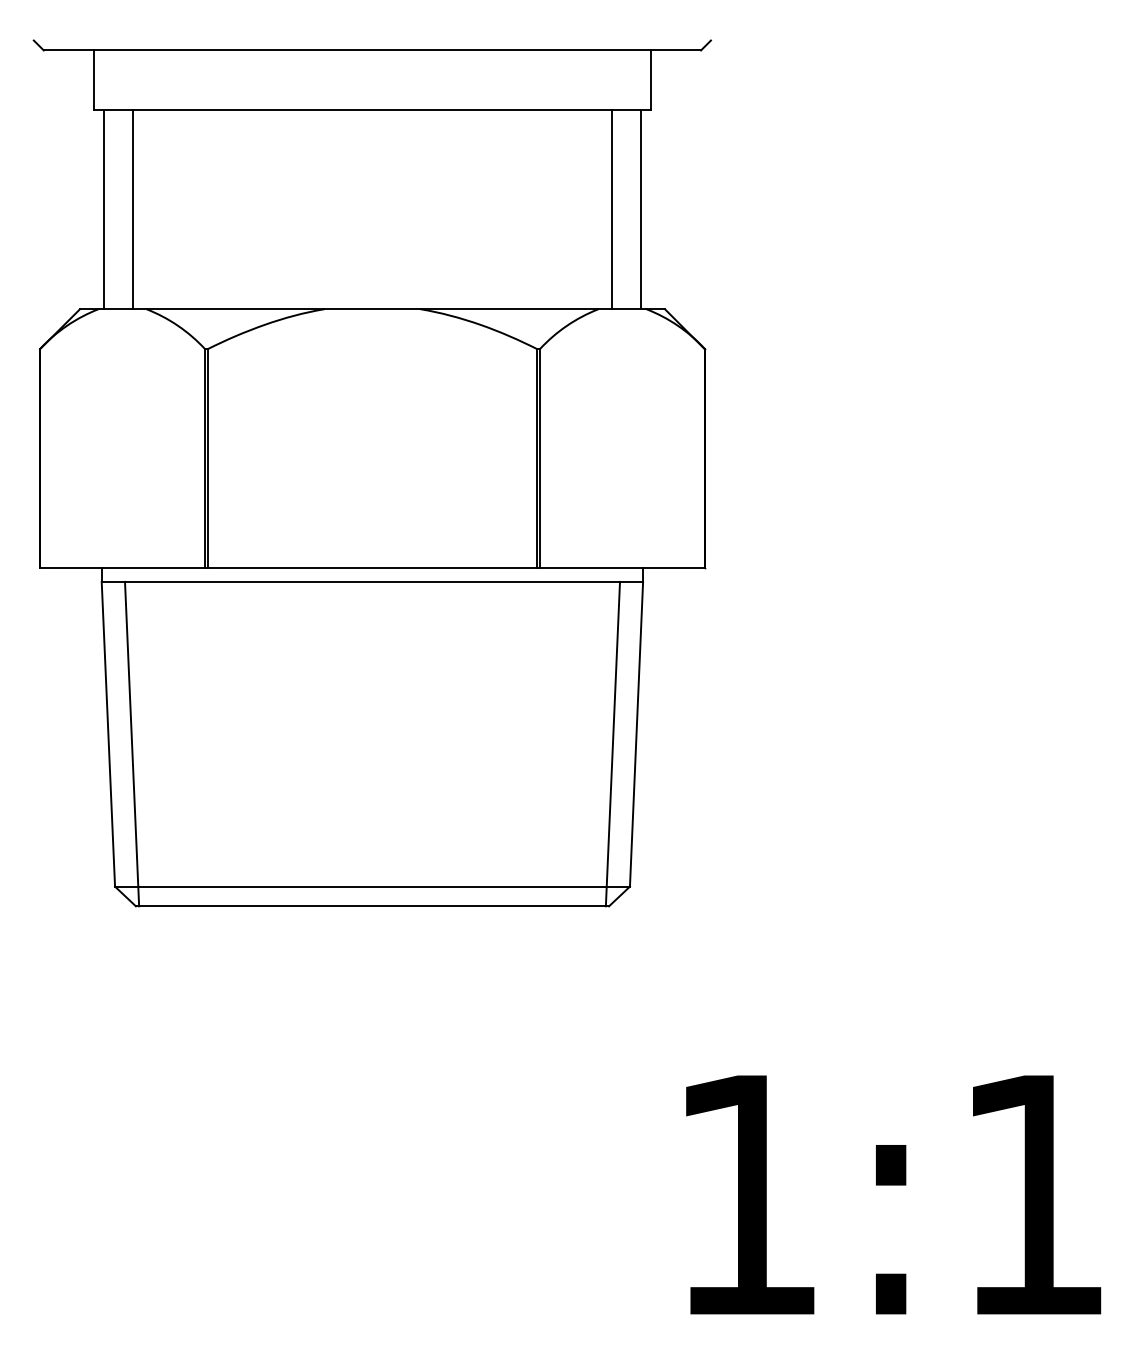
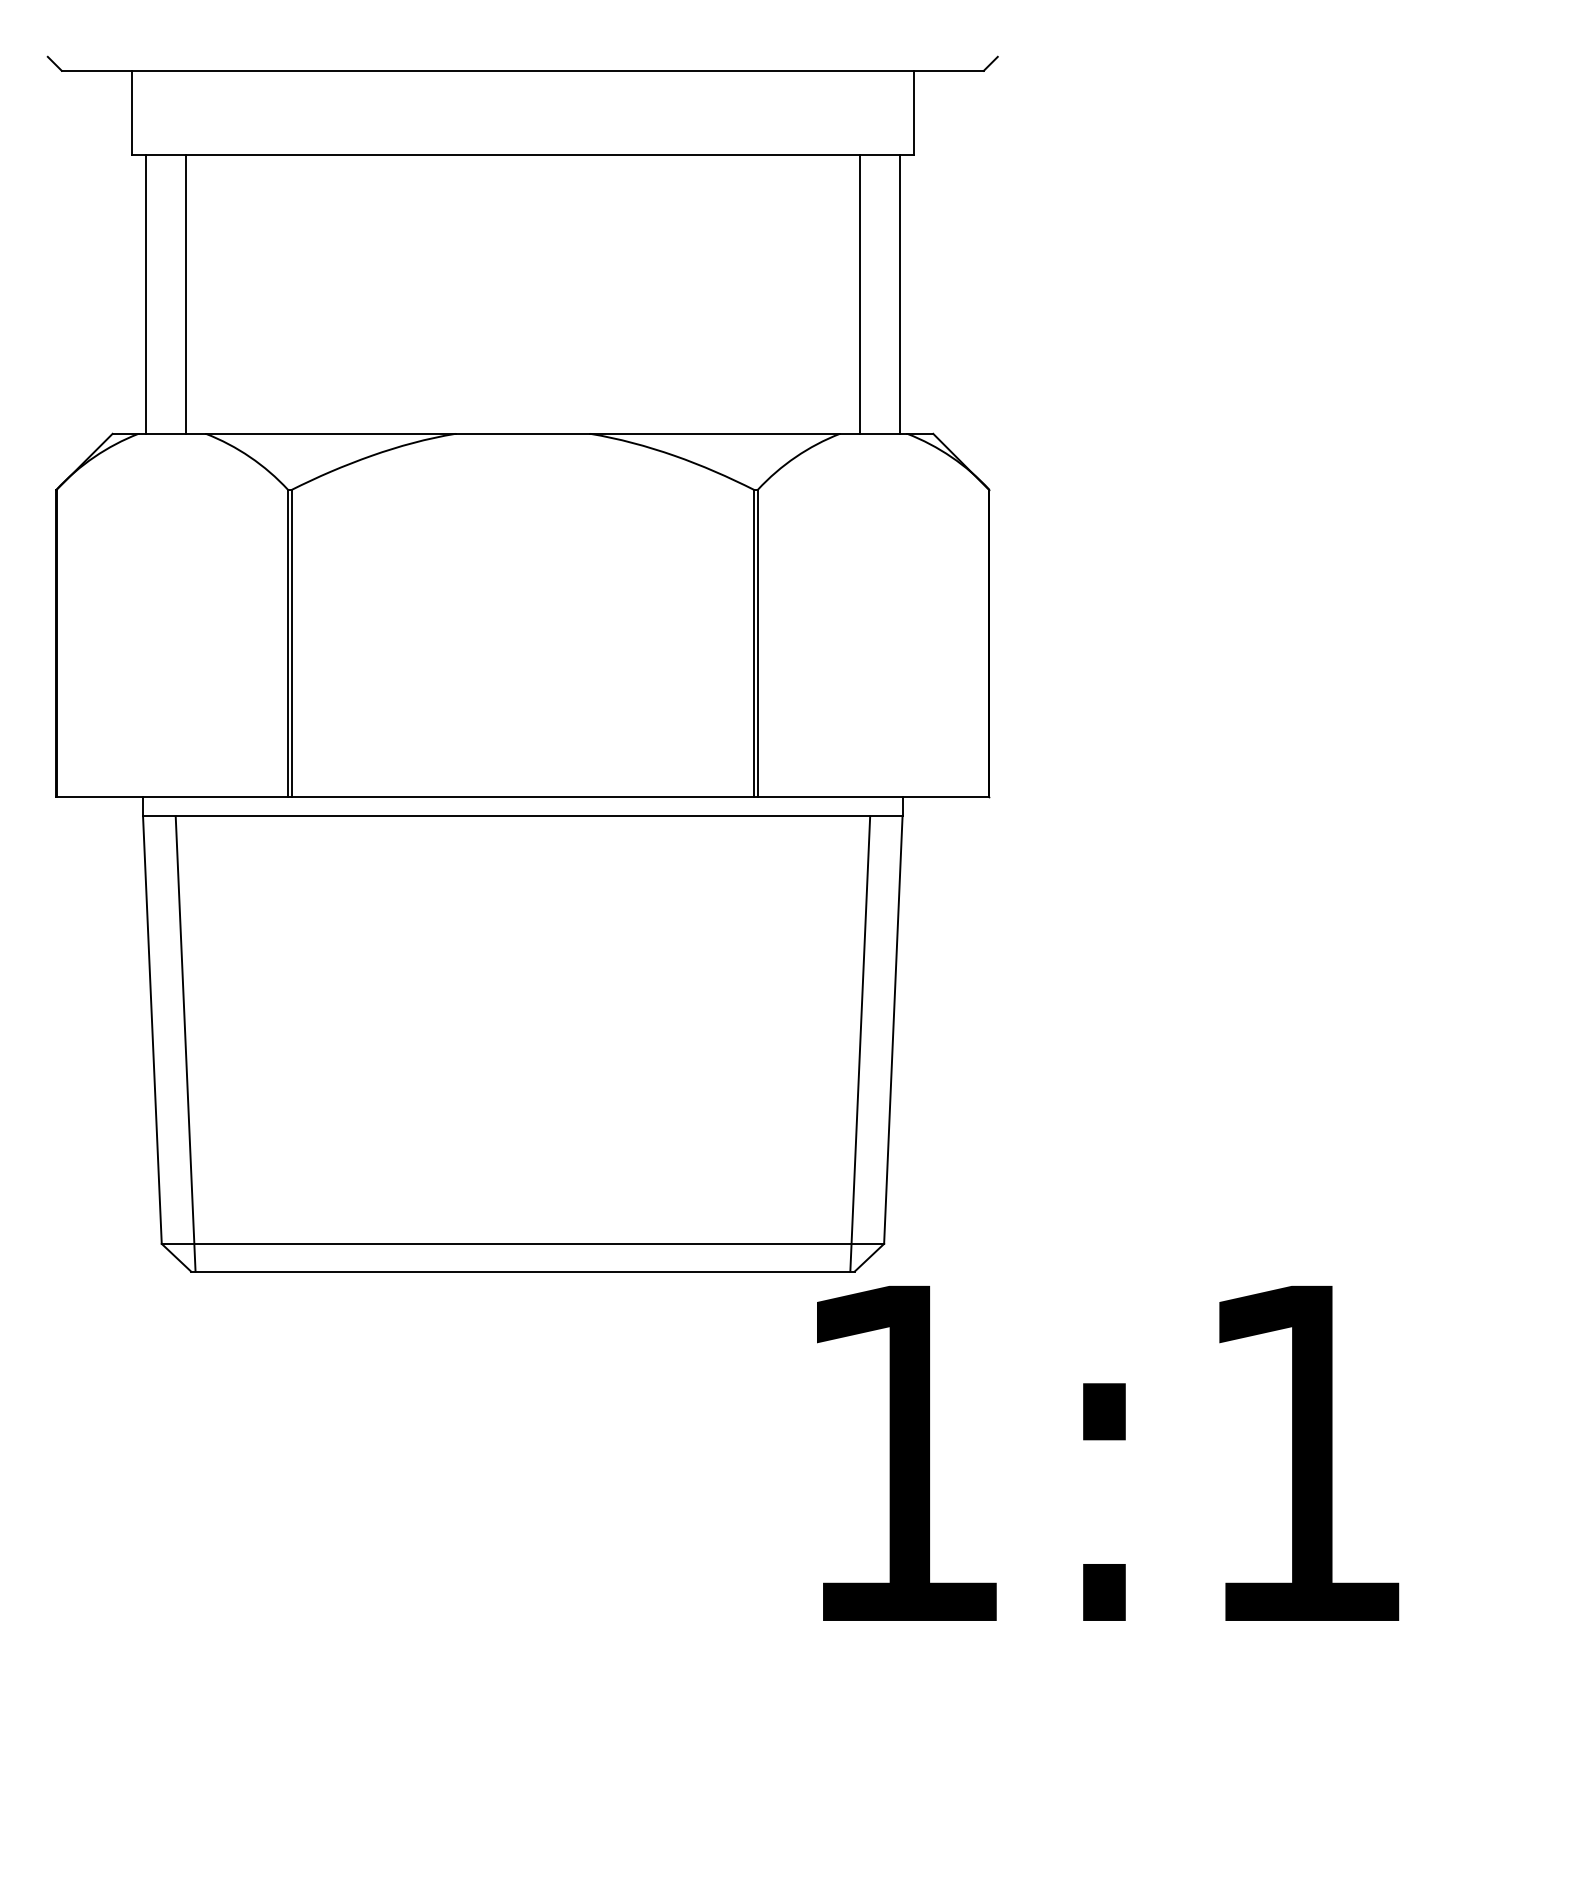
text: (893, 1194) -> (1108, 1453), moved

